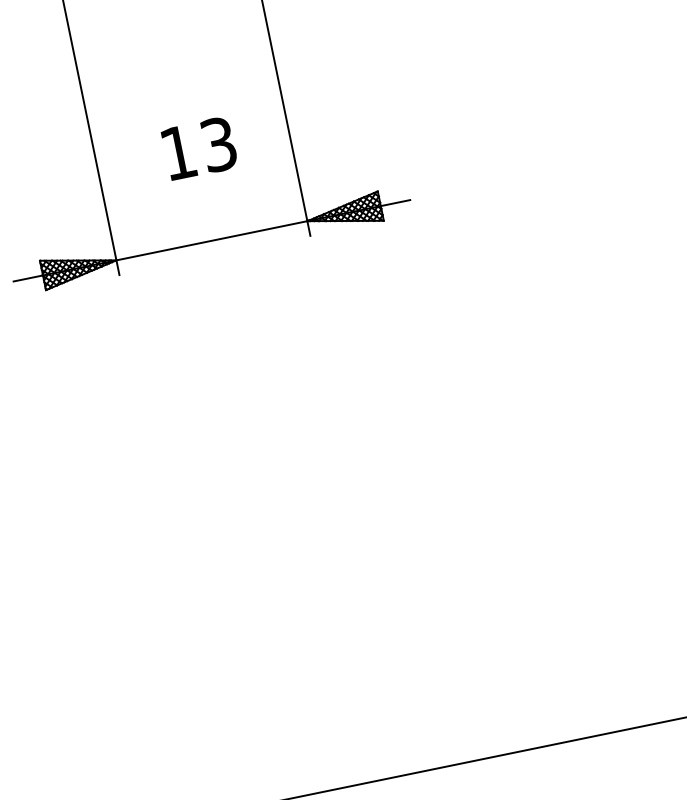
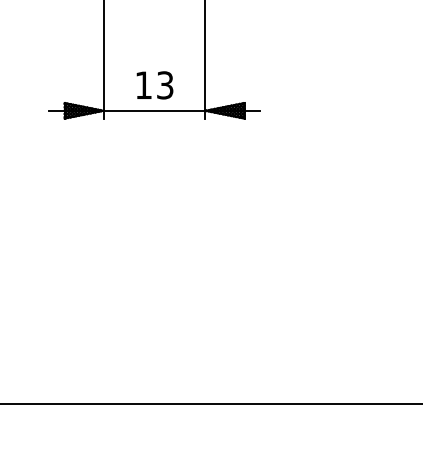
text: (198, 148) -> (154, 85), moved

